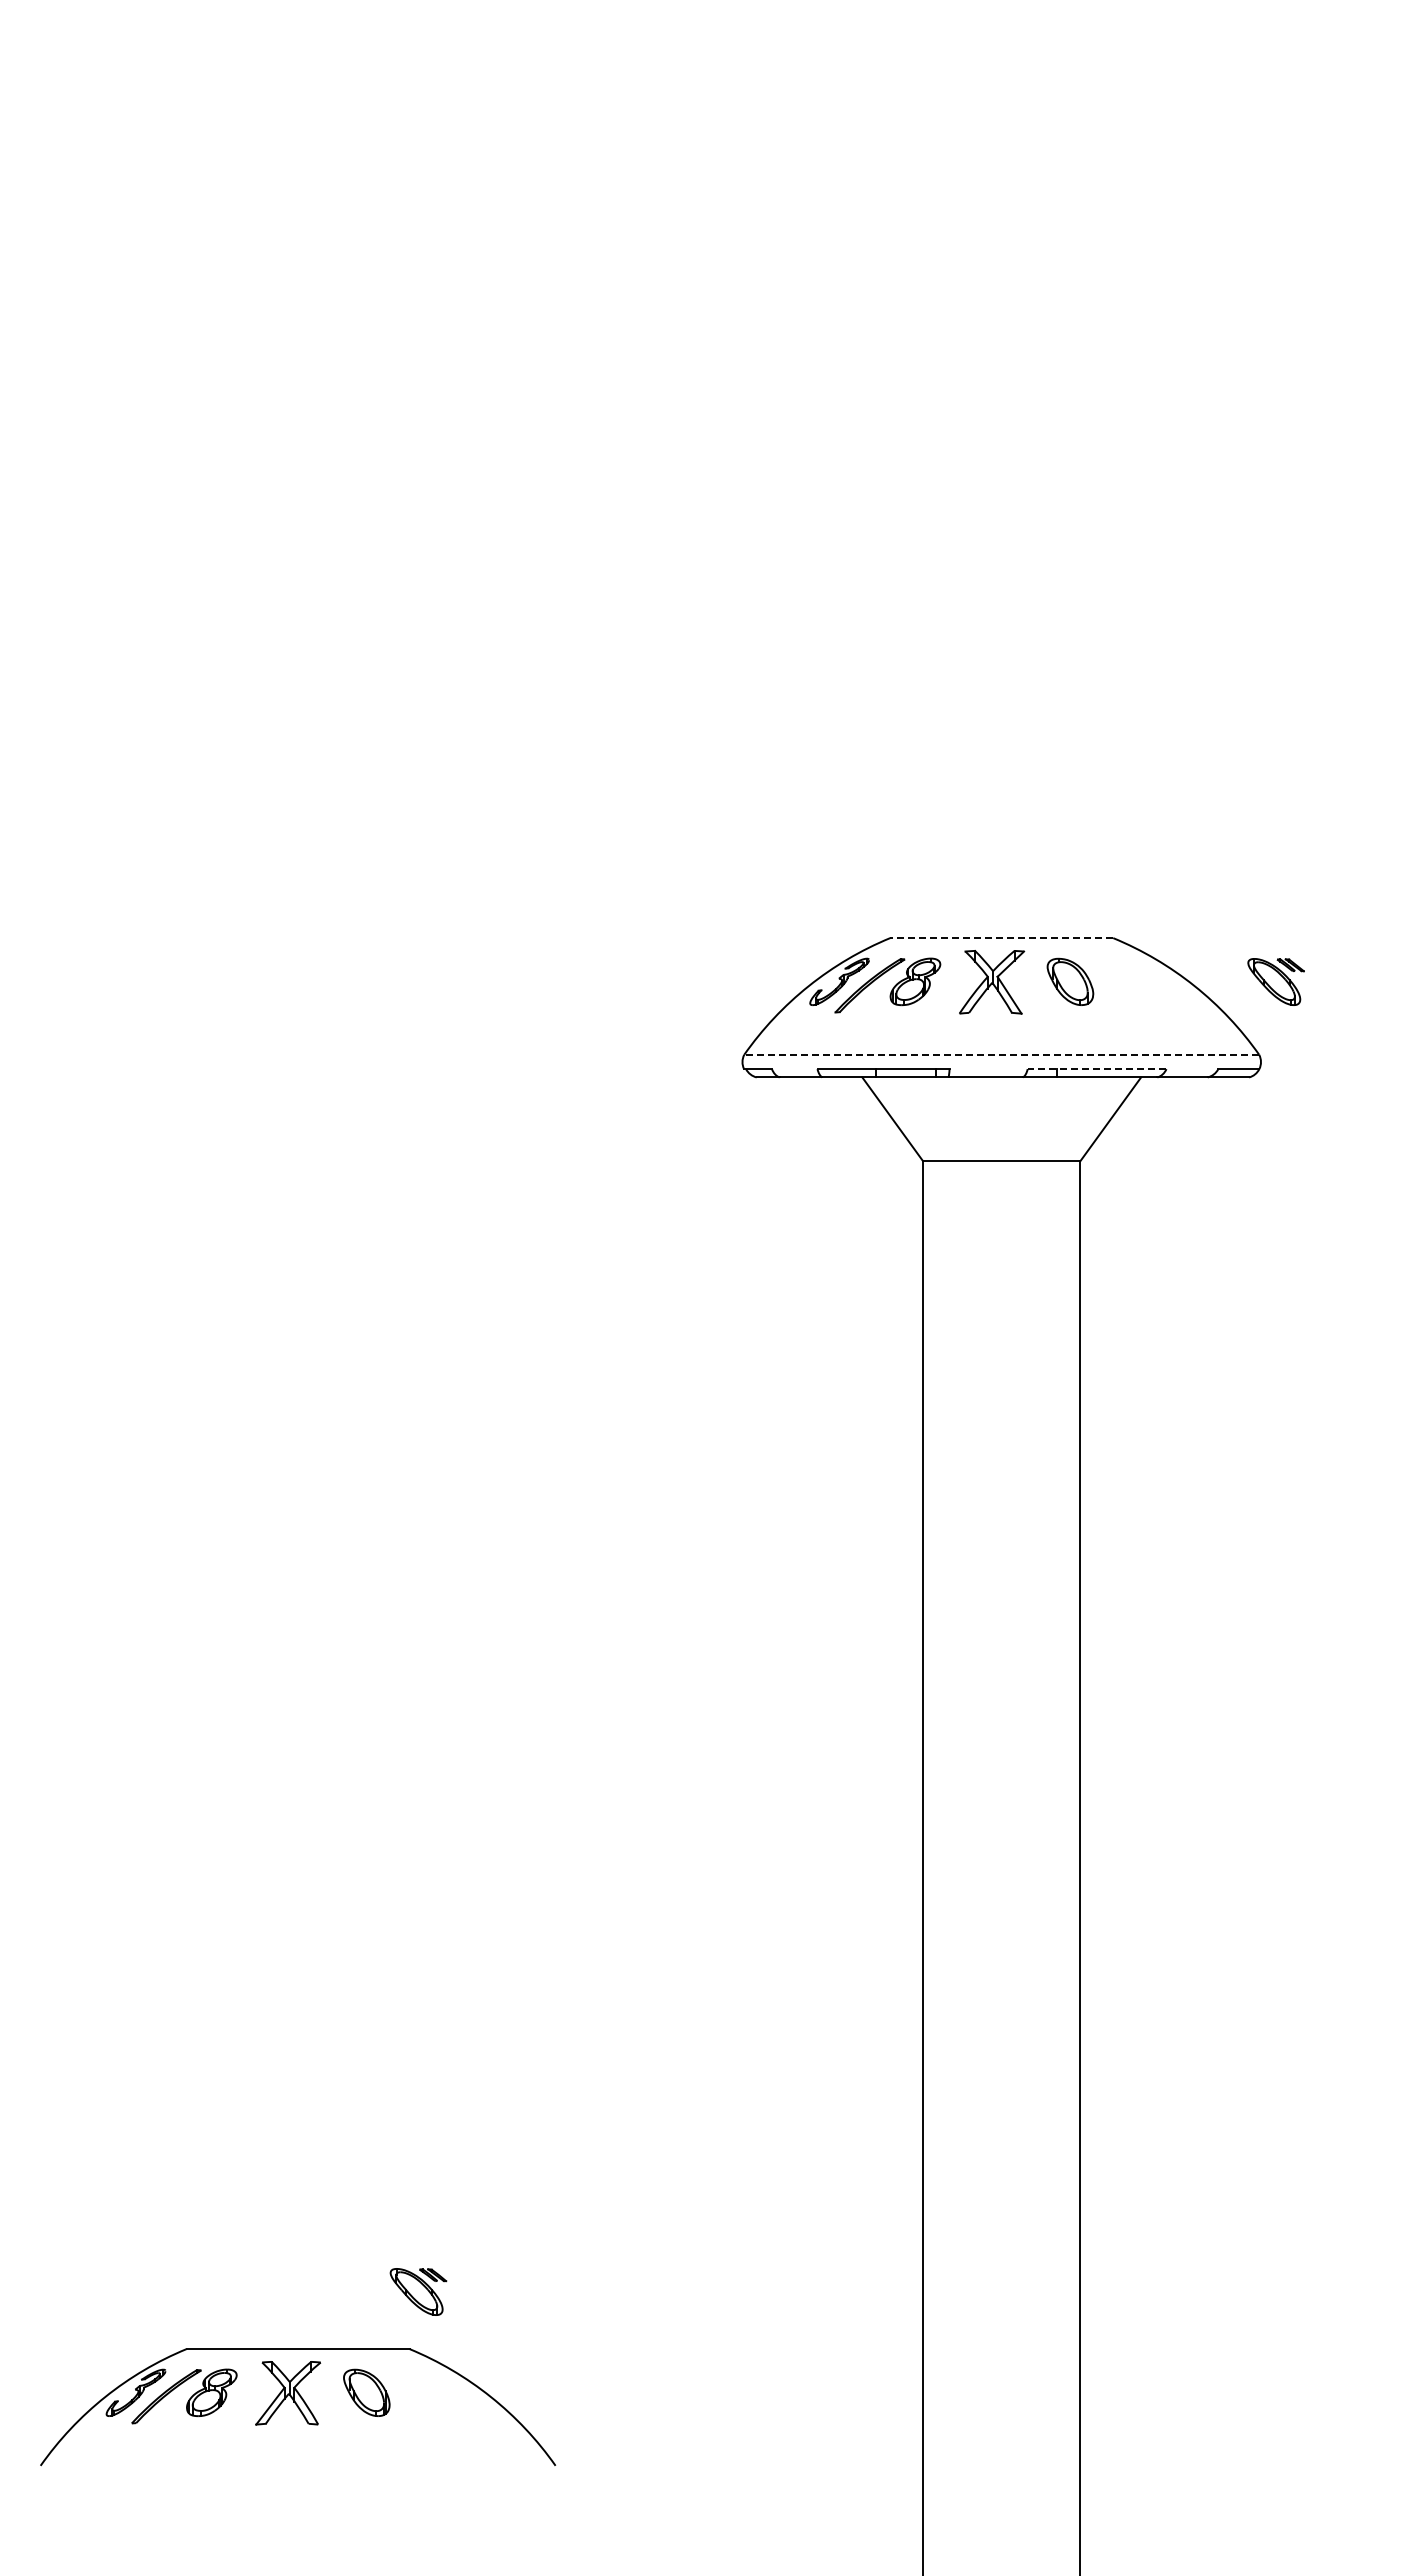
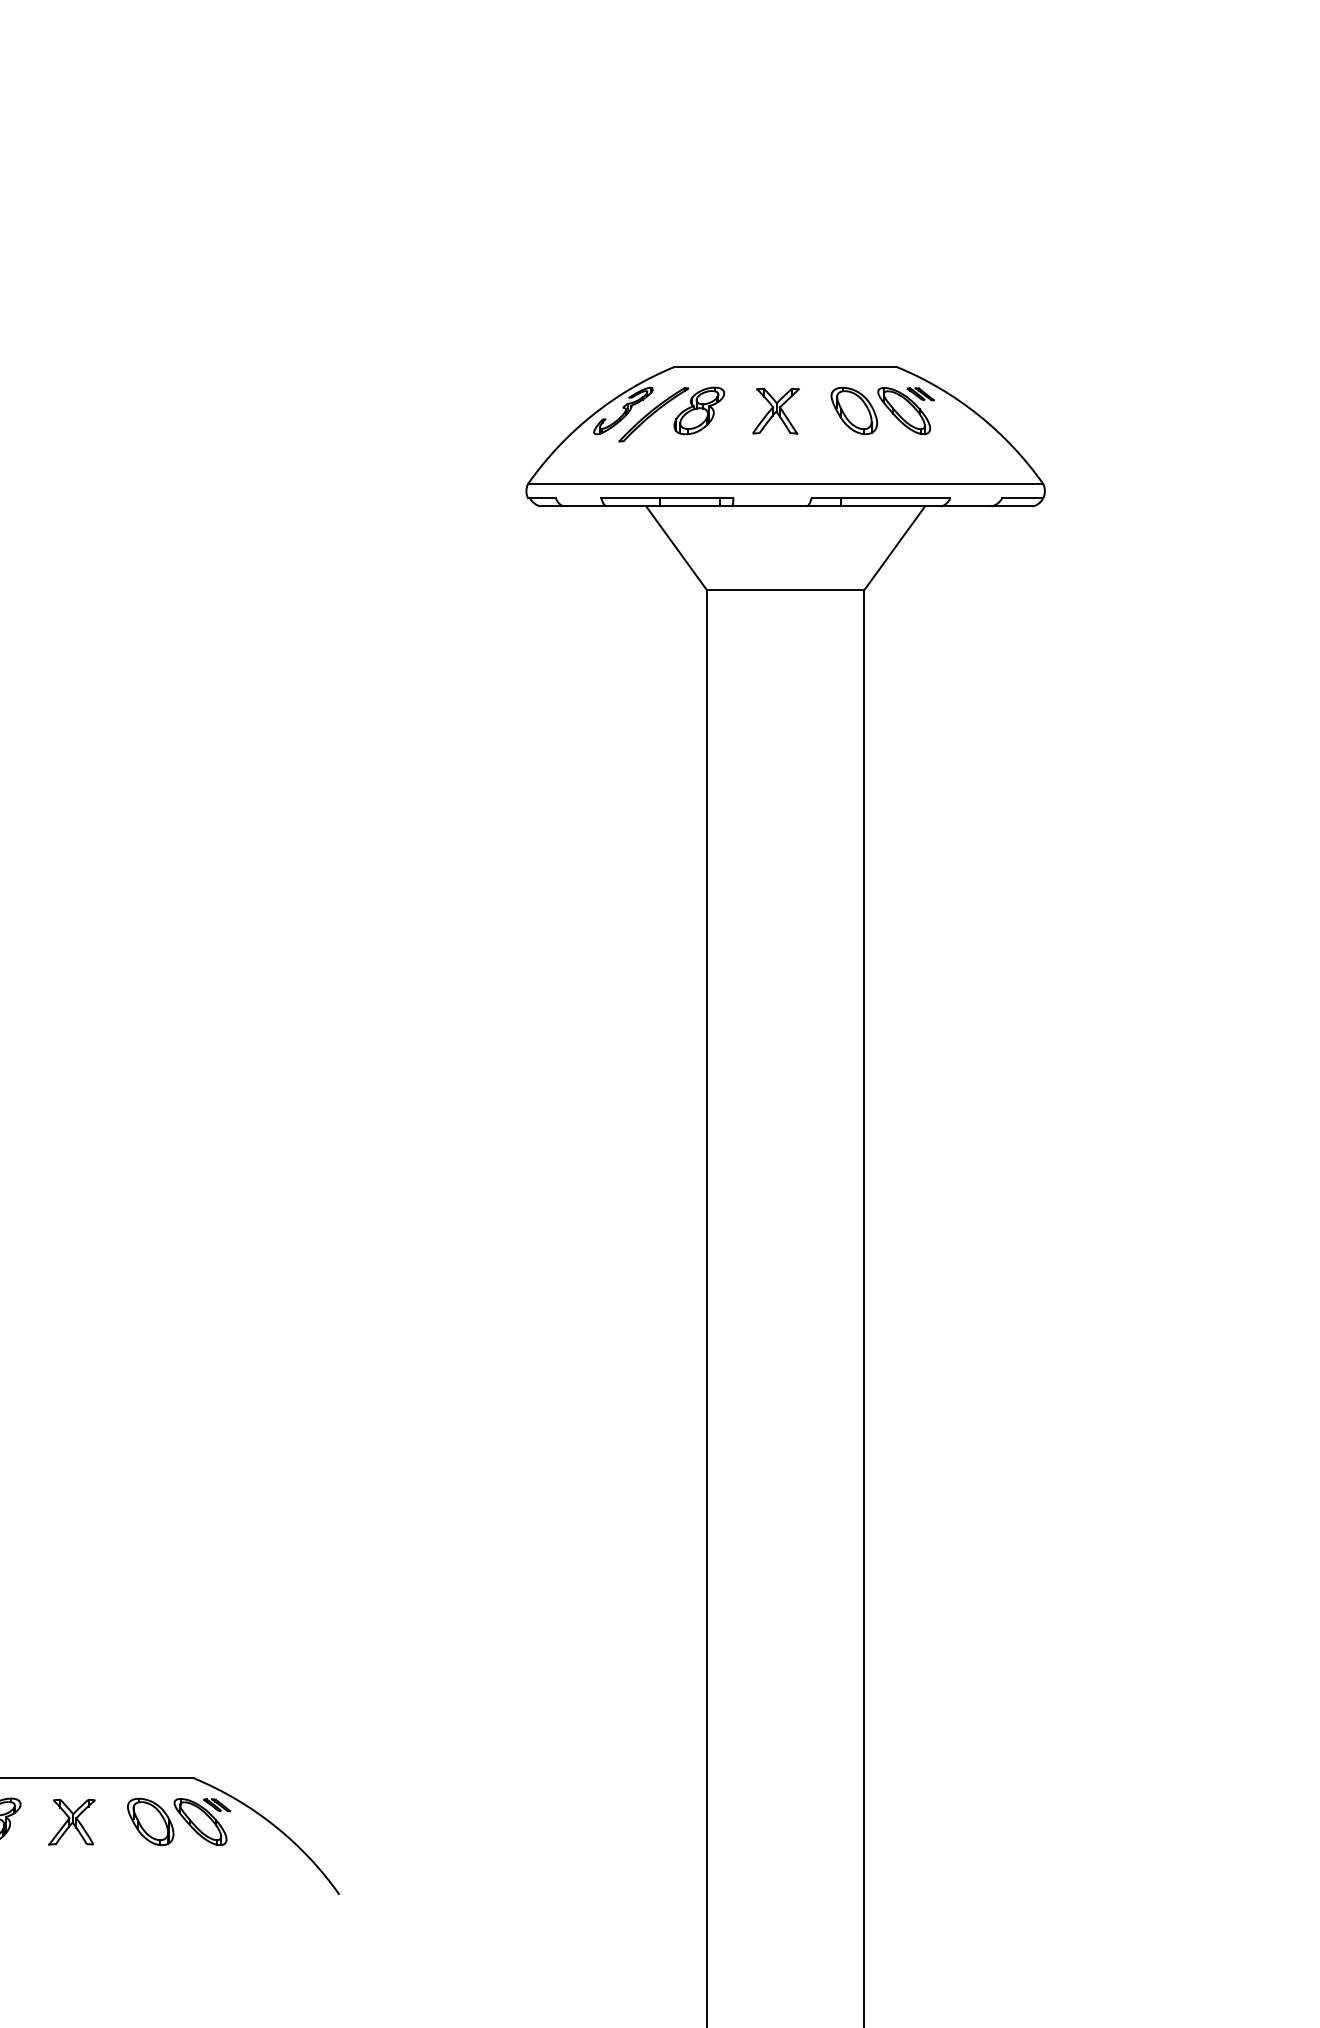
line: (1001, 938) -> (785, 367), dashed -> solid
part: (992, 981) -> (776, 410), size x0.71
part: (1275, 981) -> (905, 410), moved
line: (1001, 1054) -> (785, 483), dashed -> solid
line: (1096, 1069) -> (880, 498), dashed -> solid
part: (418, 2291) -> (202, 1821), moved
part: (287, 2392) -> (71, 1821), size x0.71

